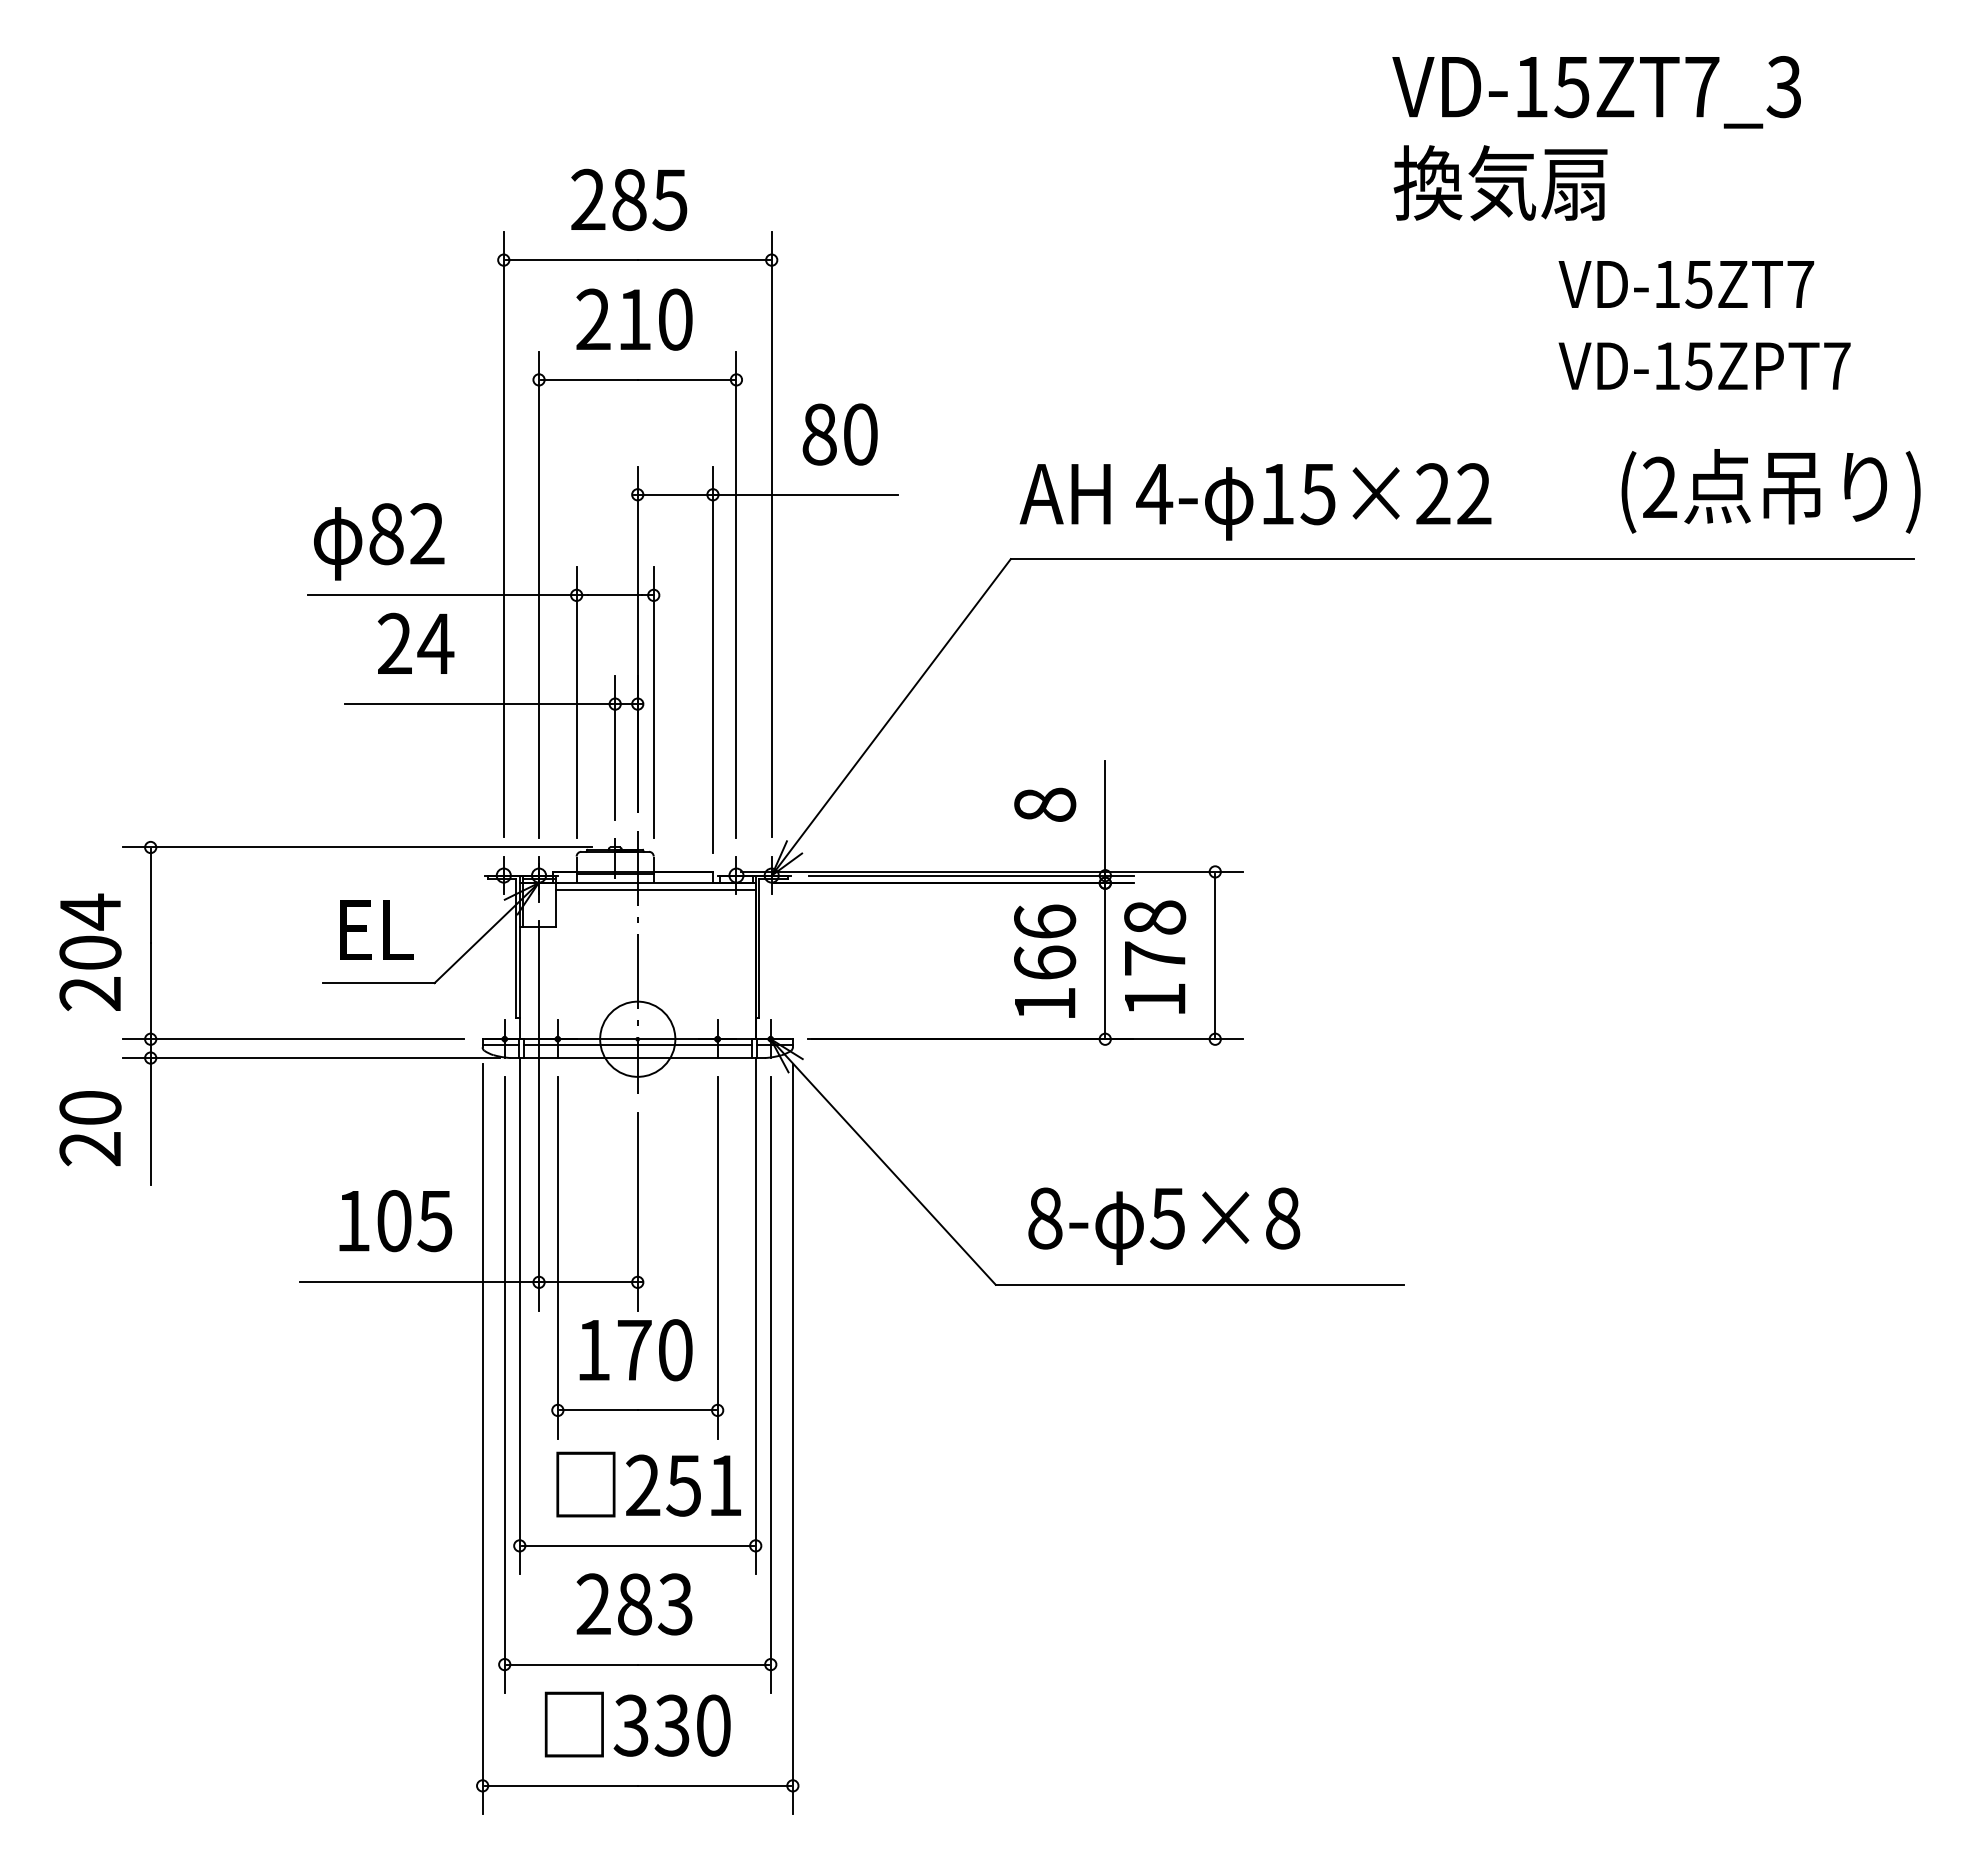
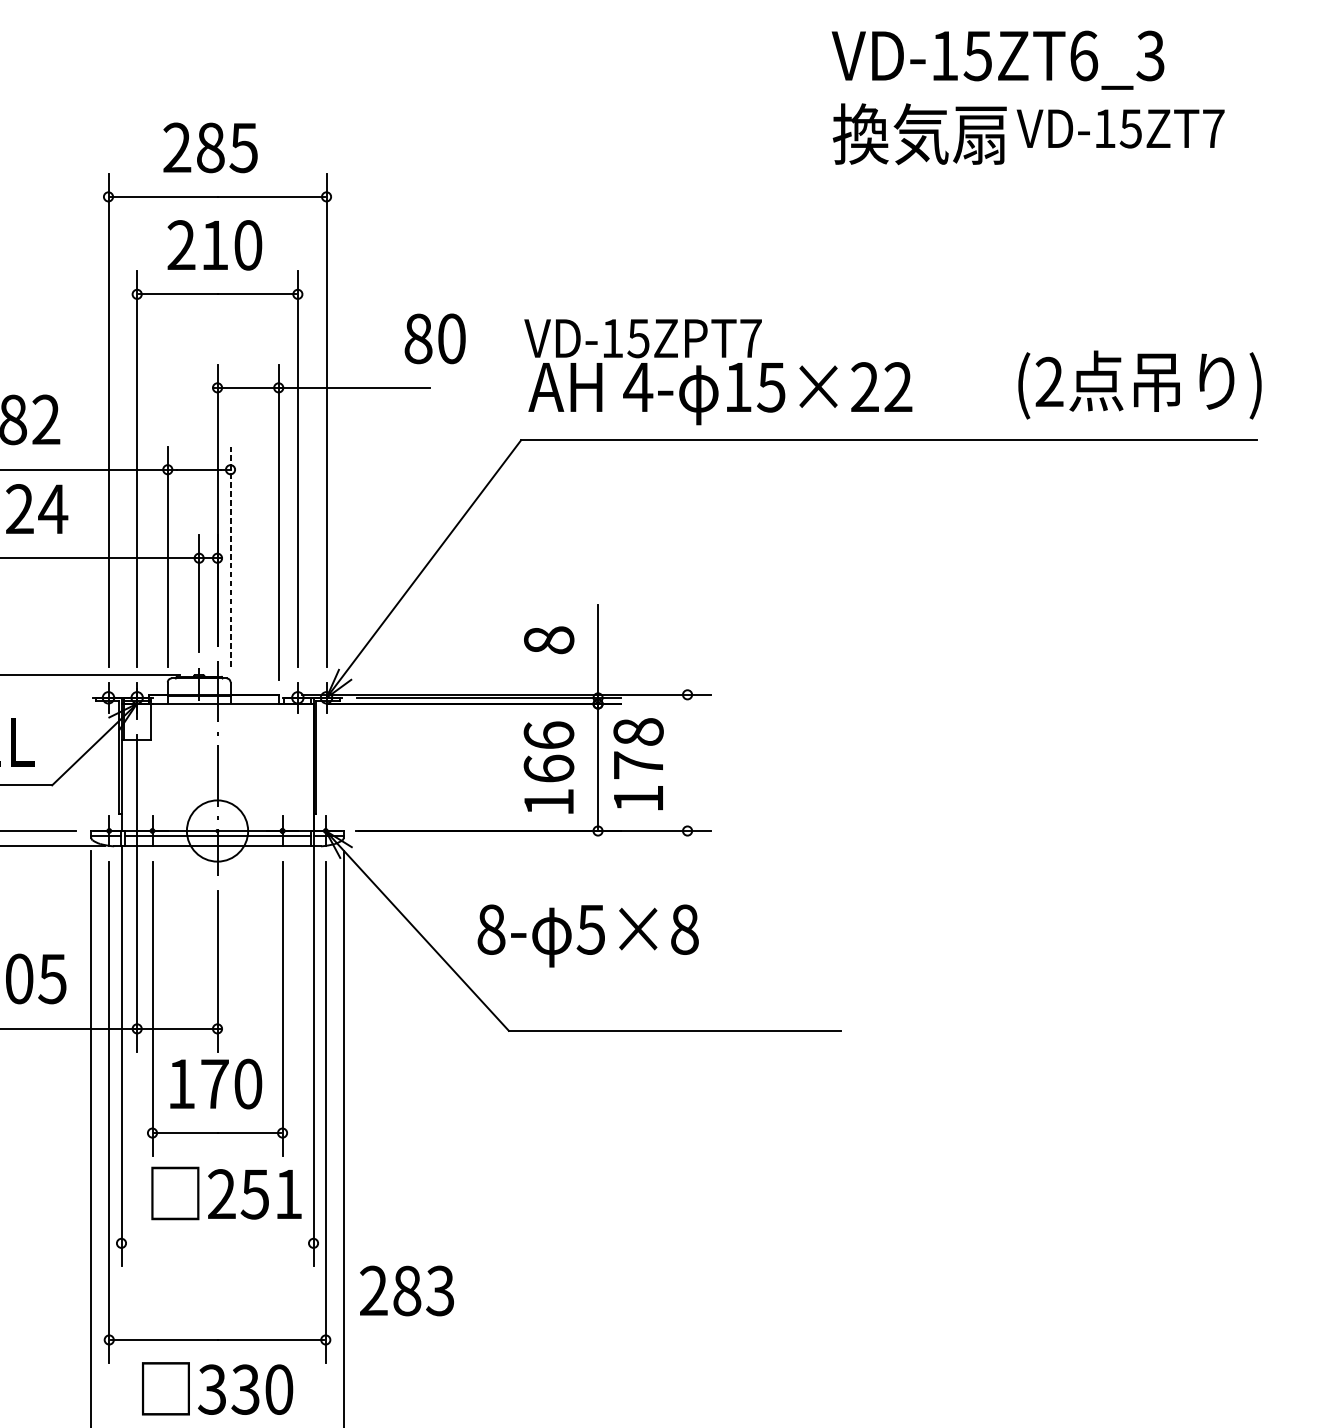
text: (1702, 87) -> (1084, 56), VD-15ZT7_3 -> VD-15ZT6_3
text: (1686, 284) -> (1120, 128), moved
text: (1704, 366) -> (642, 338), moved
text: (839, 434) -> (434, 338), moved
line: (653, 701) -> (230, 556), solid -> dashed
line: (655, 889) -> (231, 709), removed
line: (1215, 955) -> (687, 762), removed
text: (1164, 1225) -> (588, 935), moved
line: (637, 1545) -> (217, 1243), removed
text: (634, 1604) -> (406, 1291), moved

